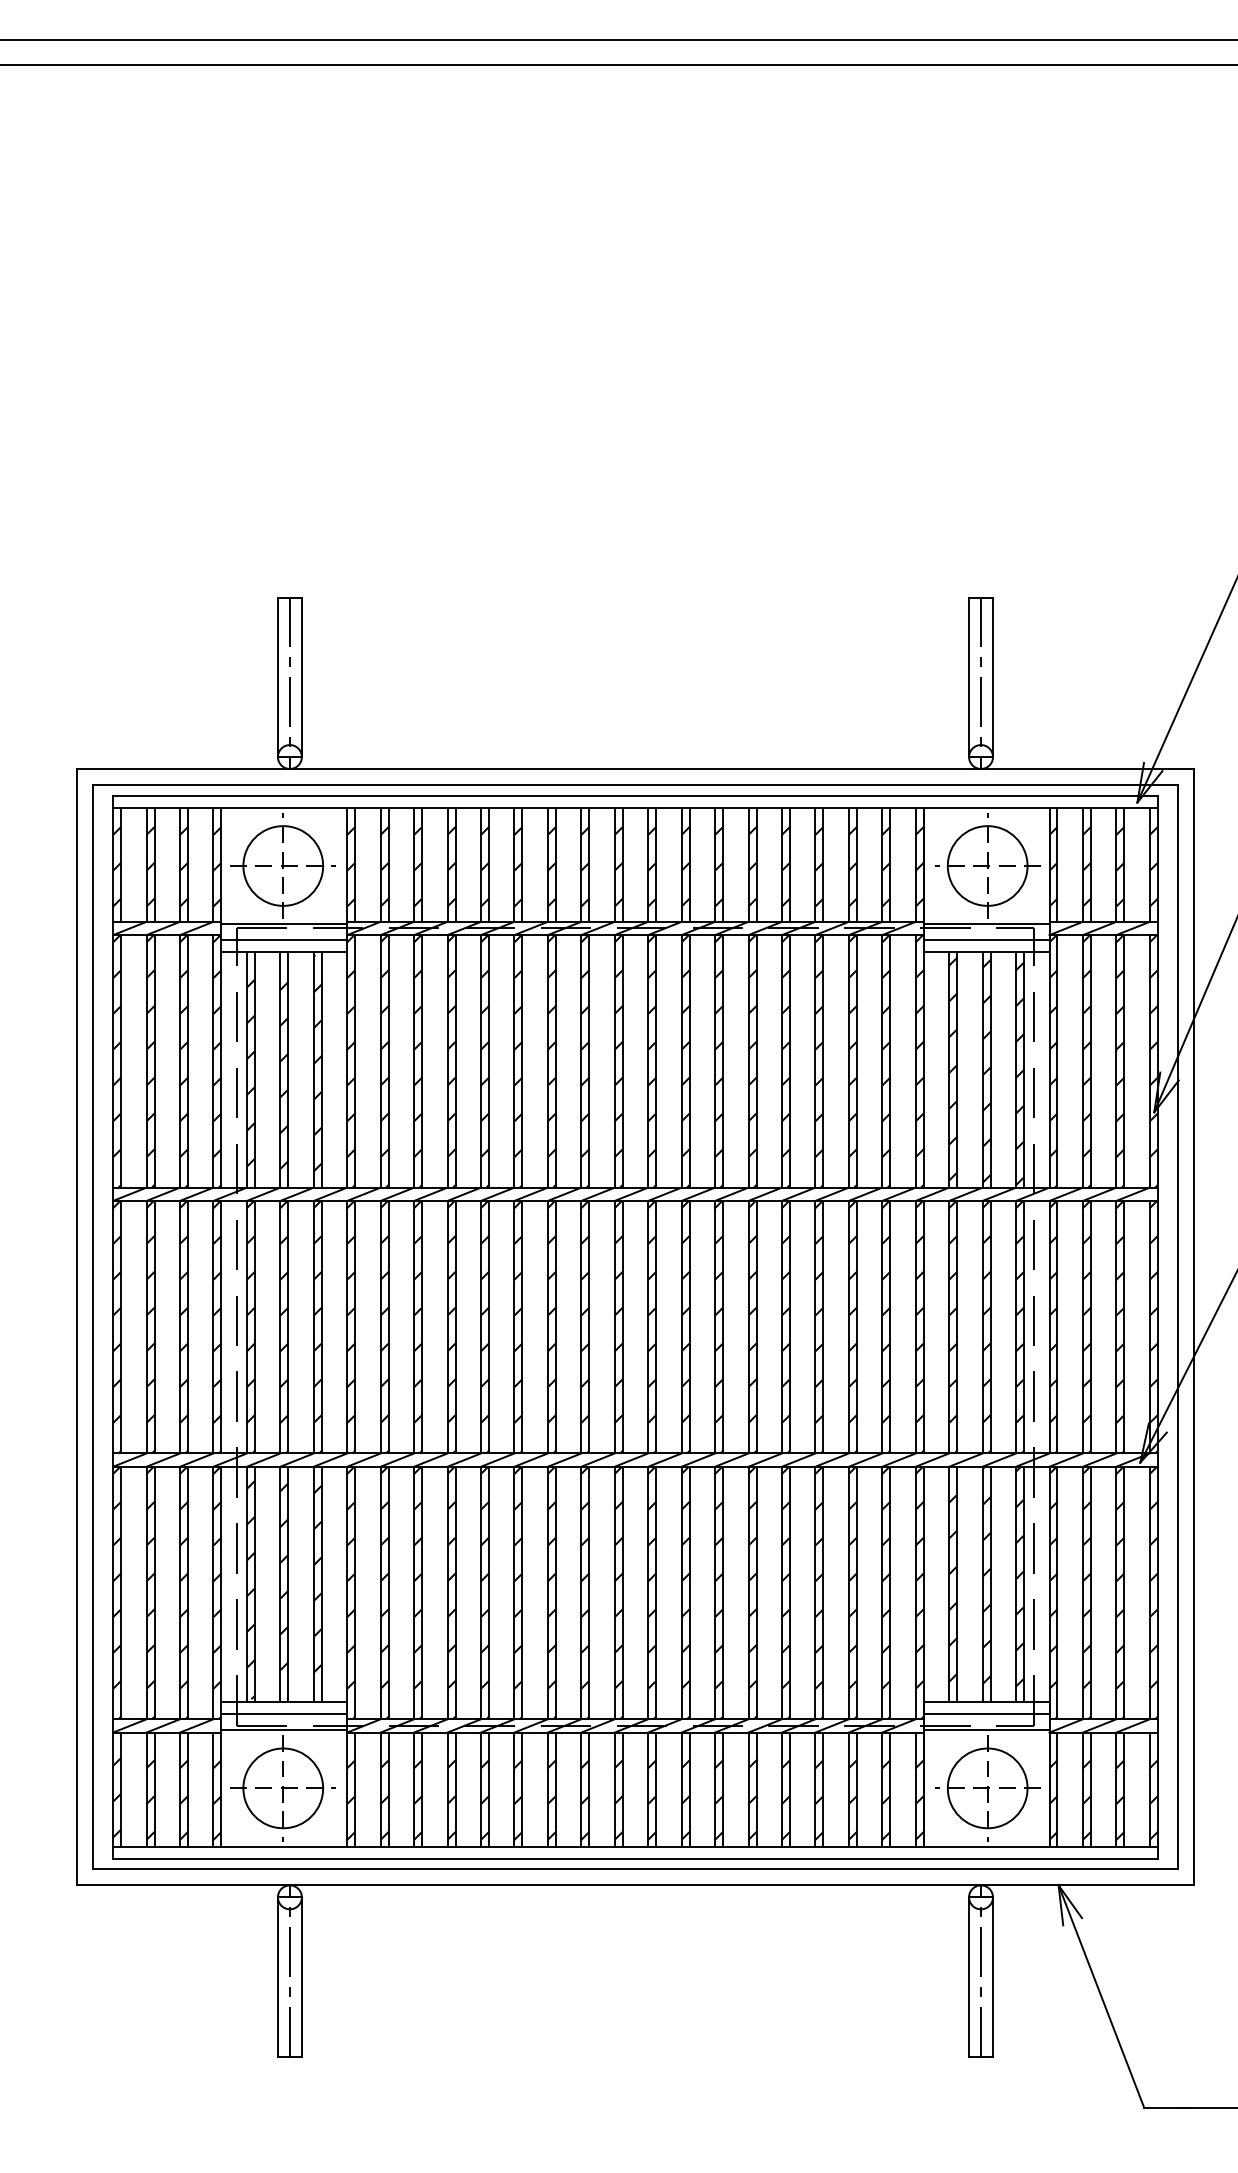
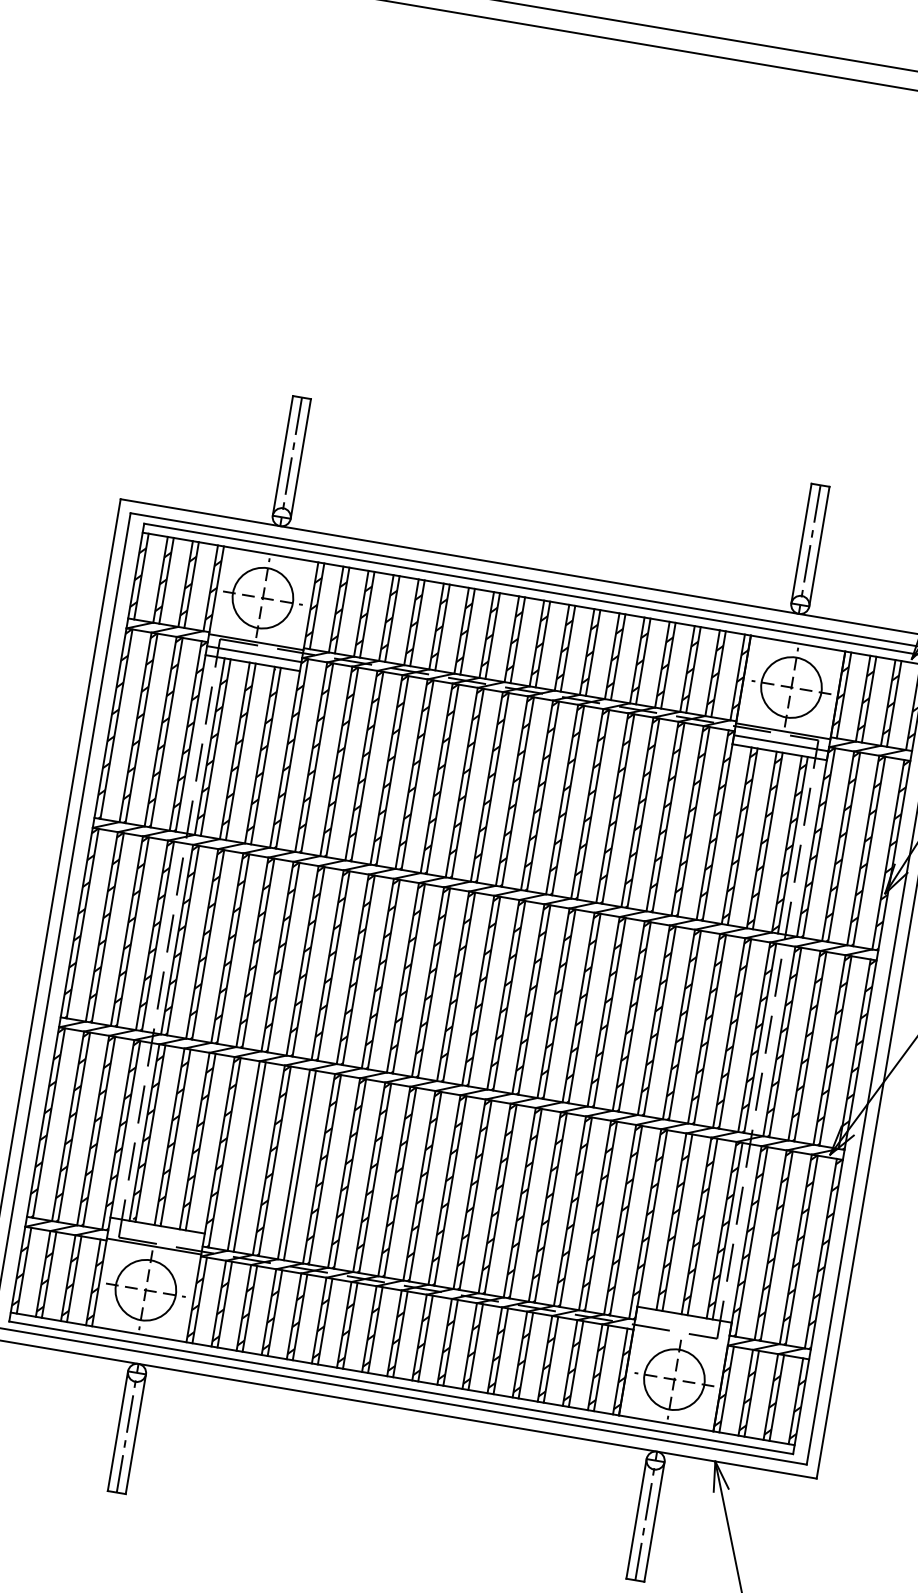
hatch: (384, 1592) -> (246, 1156), removed
hatch: (451, 1592) -> (296, 1164), removed
line: (284, 1713) -> (156, 1234), removed
line: (986, 1713) -> (683, 1323), removed
line: (986, 1729) -> (681, 1335), removed

